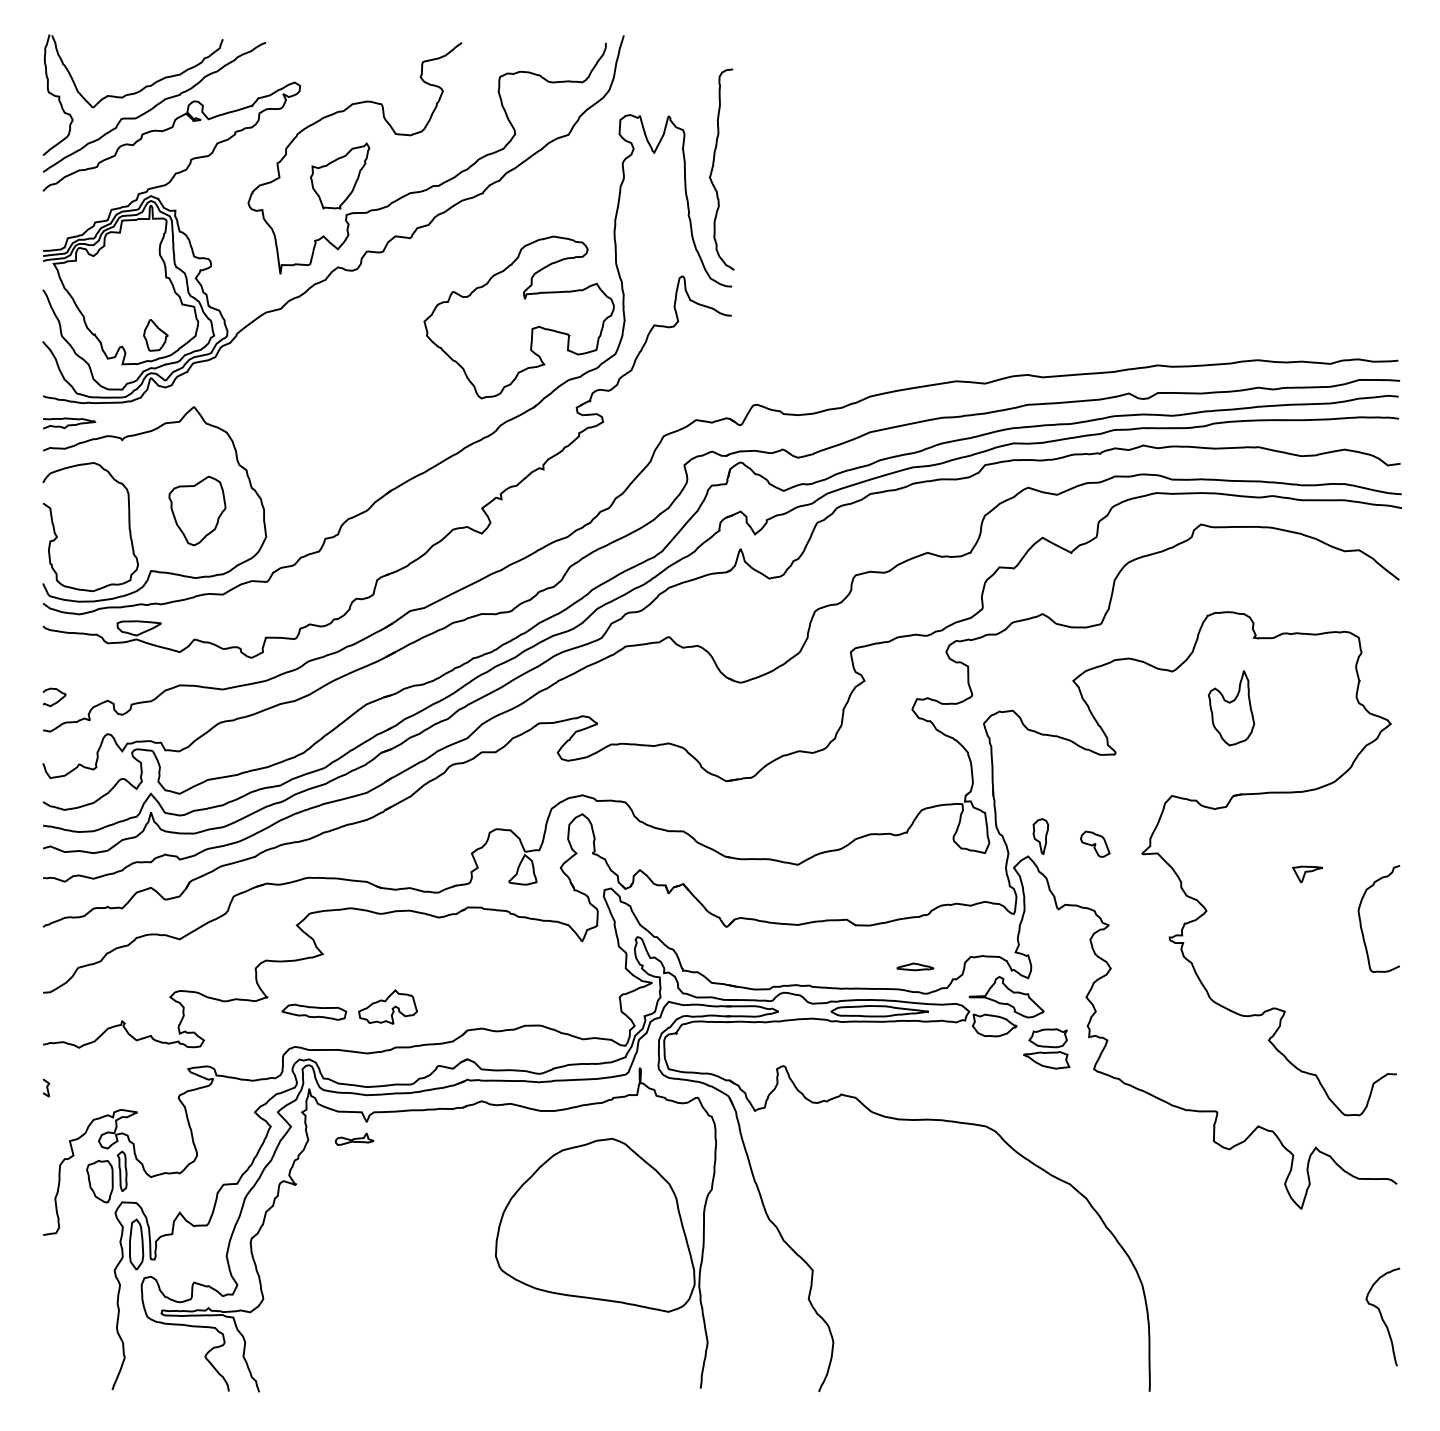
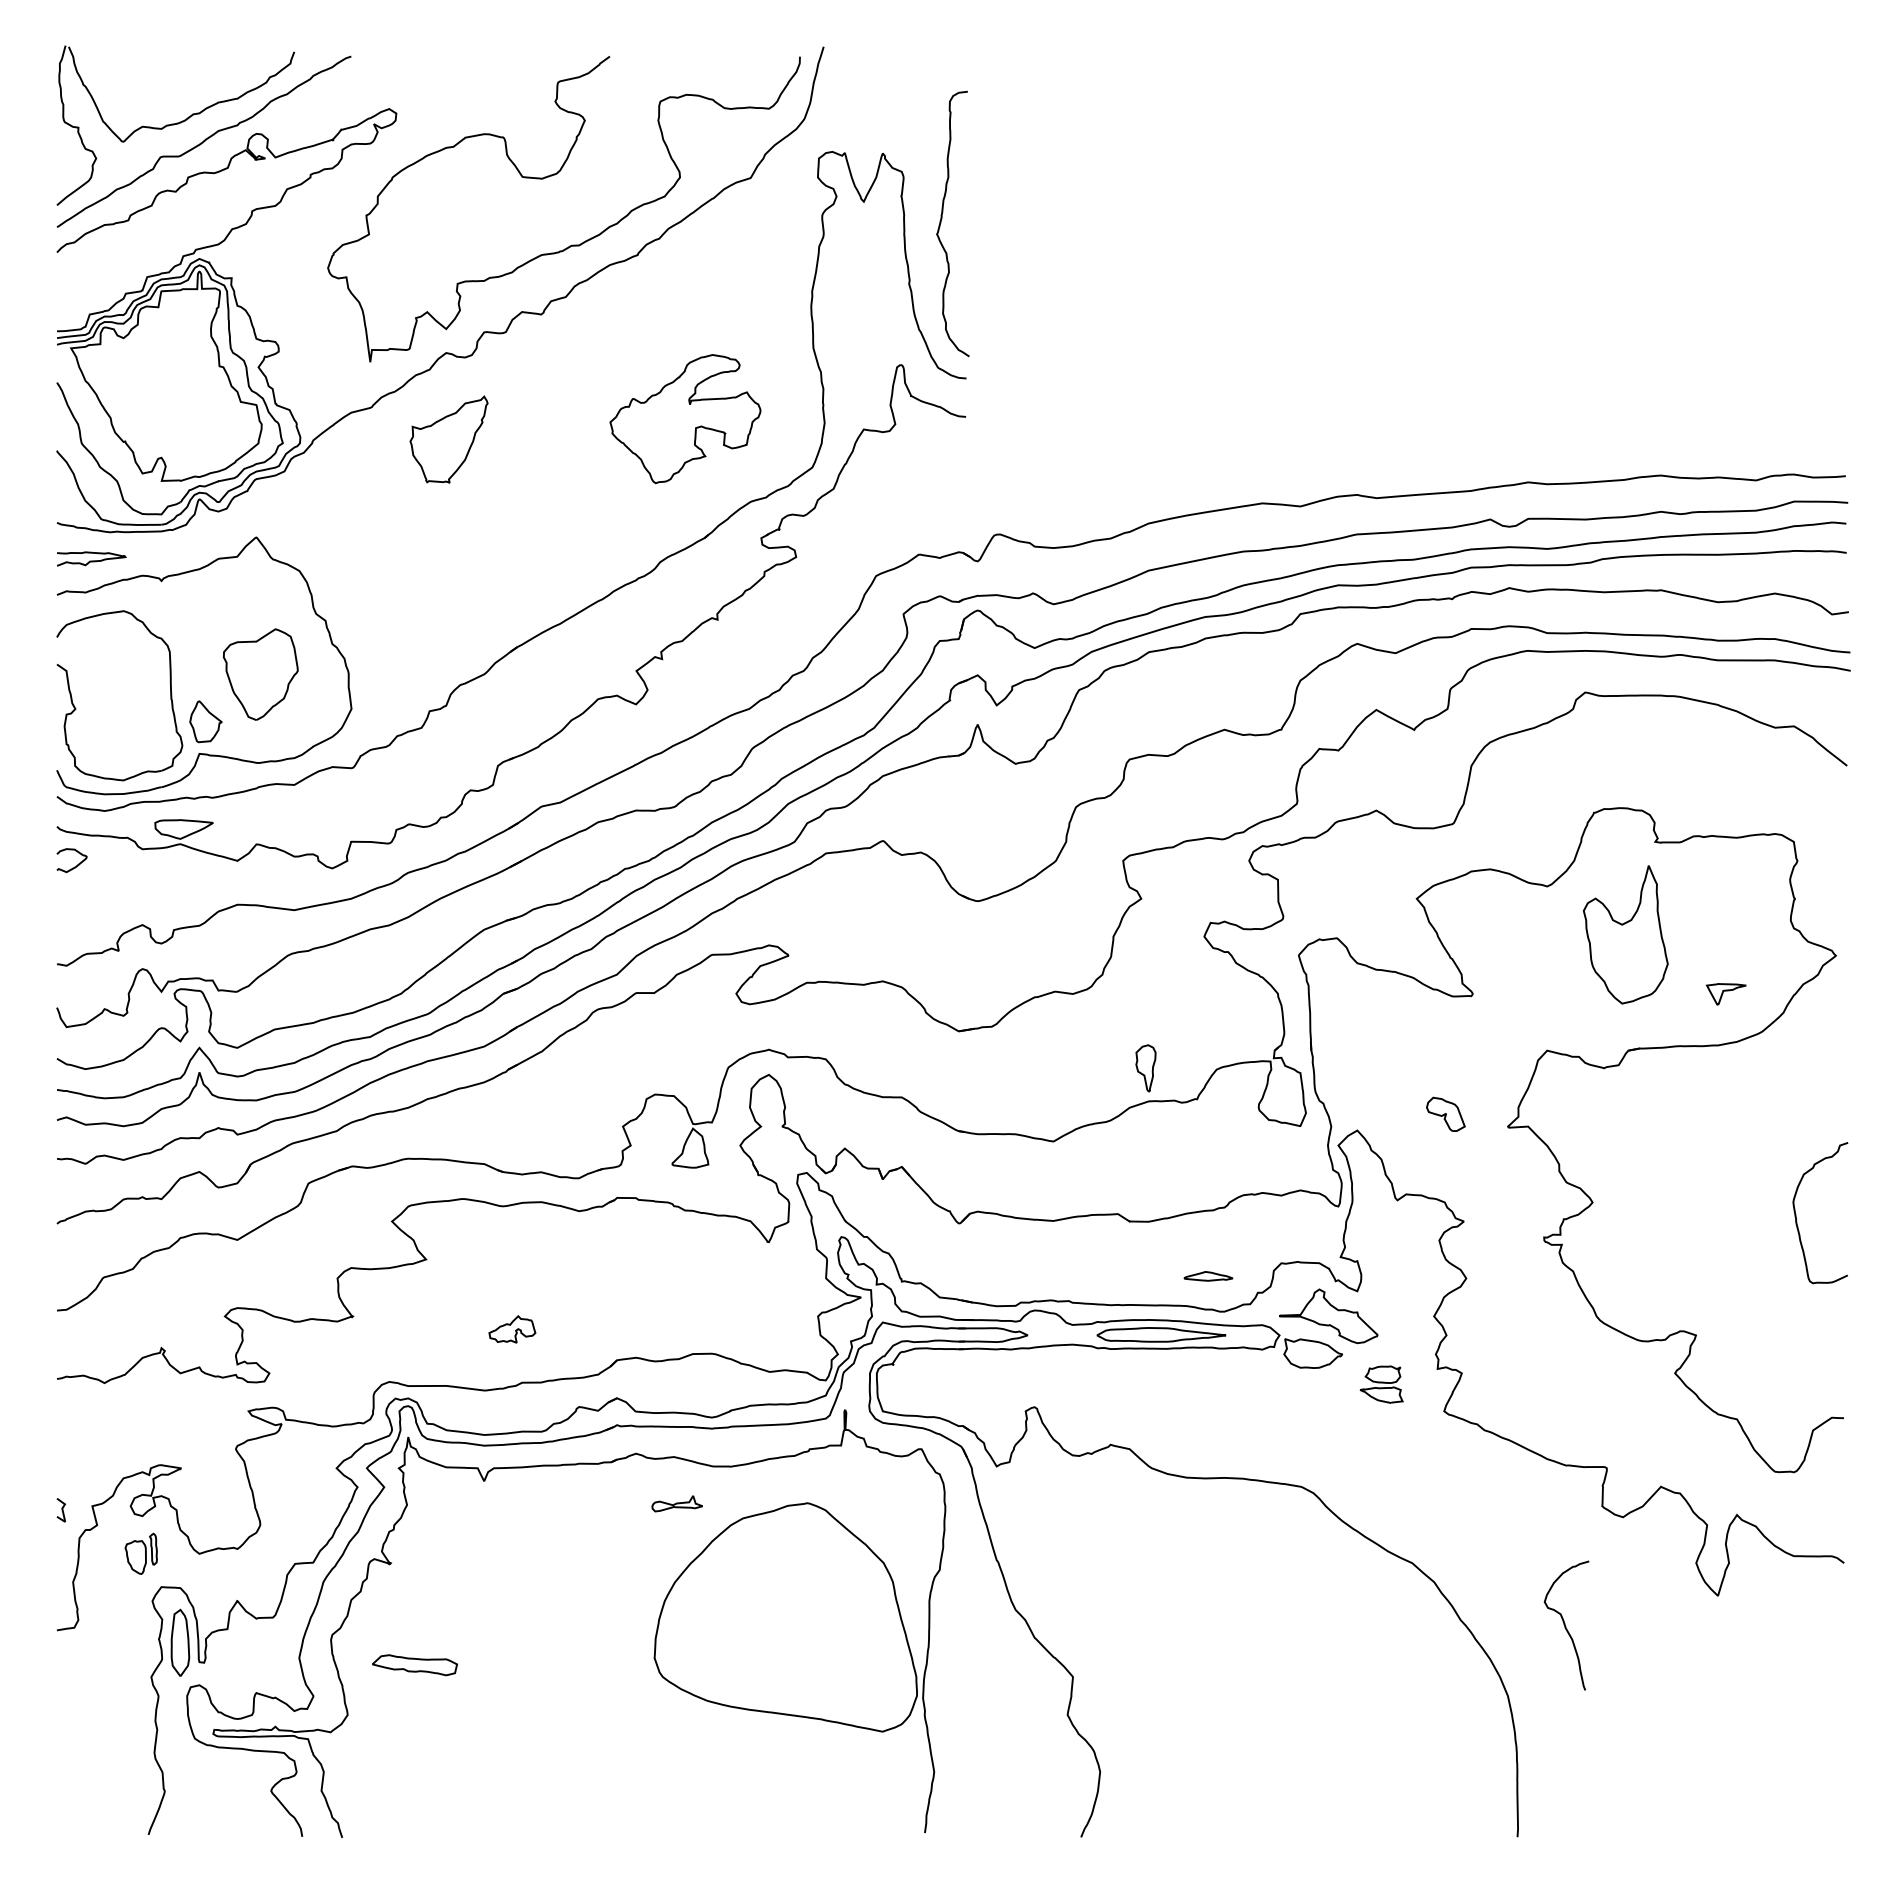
part: (339, 176) -> (448, 439), moved
part: (519, 317) -> (685, 418), size x0.6
part: (155, 335) -> (205, 721), moved
curve: (56, 701) -> (74, 866), moved
part: (1231, 707) -> (1625, 934), size x1.4
part: (1040, 836) -> (1145, 1068), moved
part: (1307, 874) -> (1726, 994), moved
part: (388, 1007) -> (512, 1329), size x0.6
part: (313, 1012) -> (414, 1665), moved
part: (1046, 1048) -> (1381, 1384), size x0.7
line: (46, 1088) -> (61, 1510), moved
part: (354, 1138) -> (676, 1503), moved
part: (107, 1176) -> (141, 1553), size x0.6
curve: (1382, 1317) -> (1565, 1625), moved

